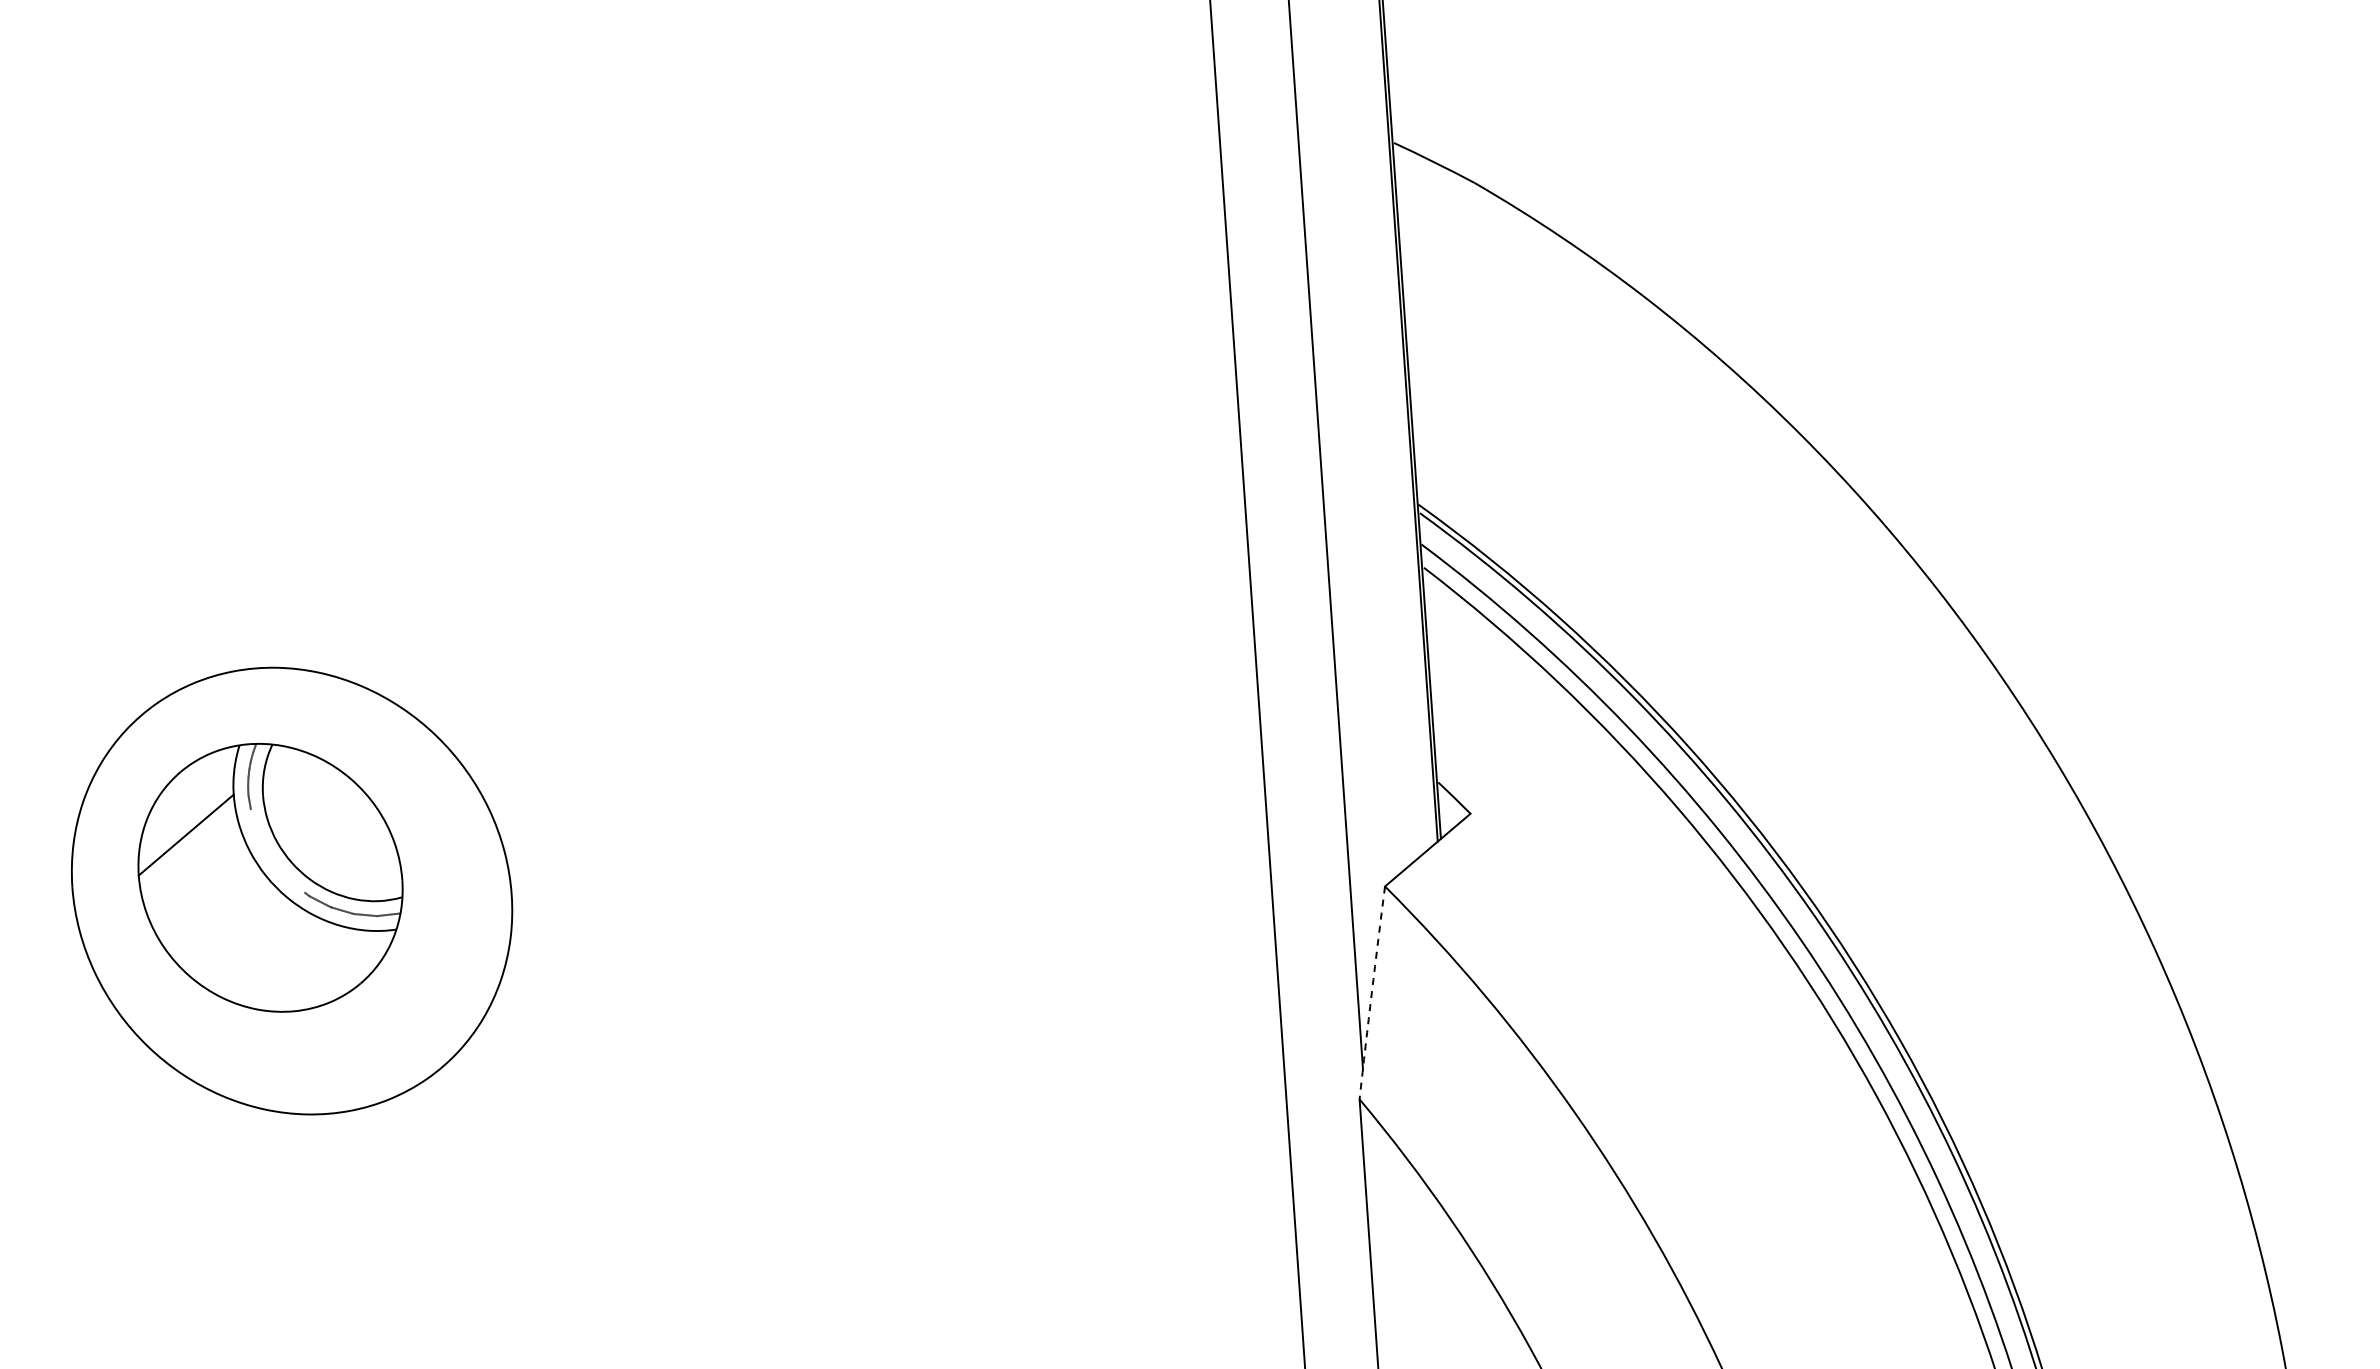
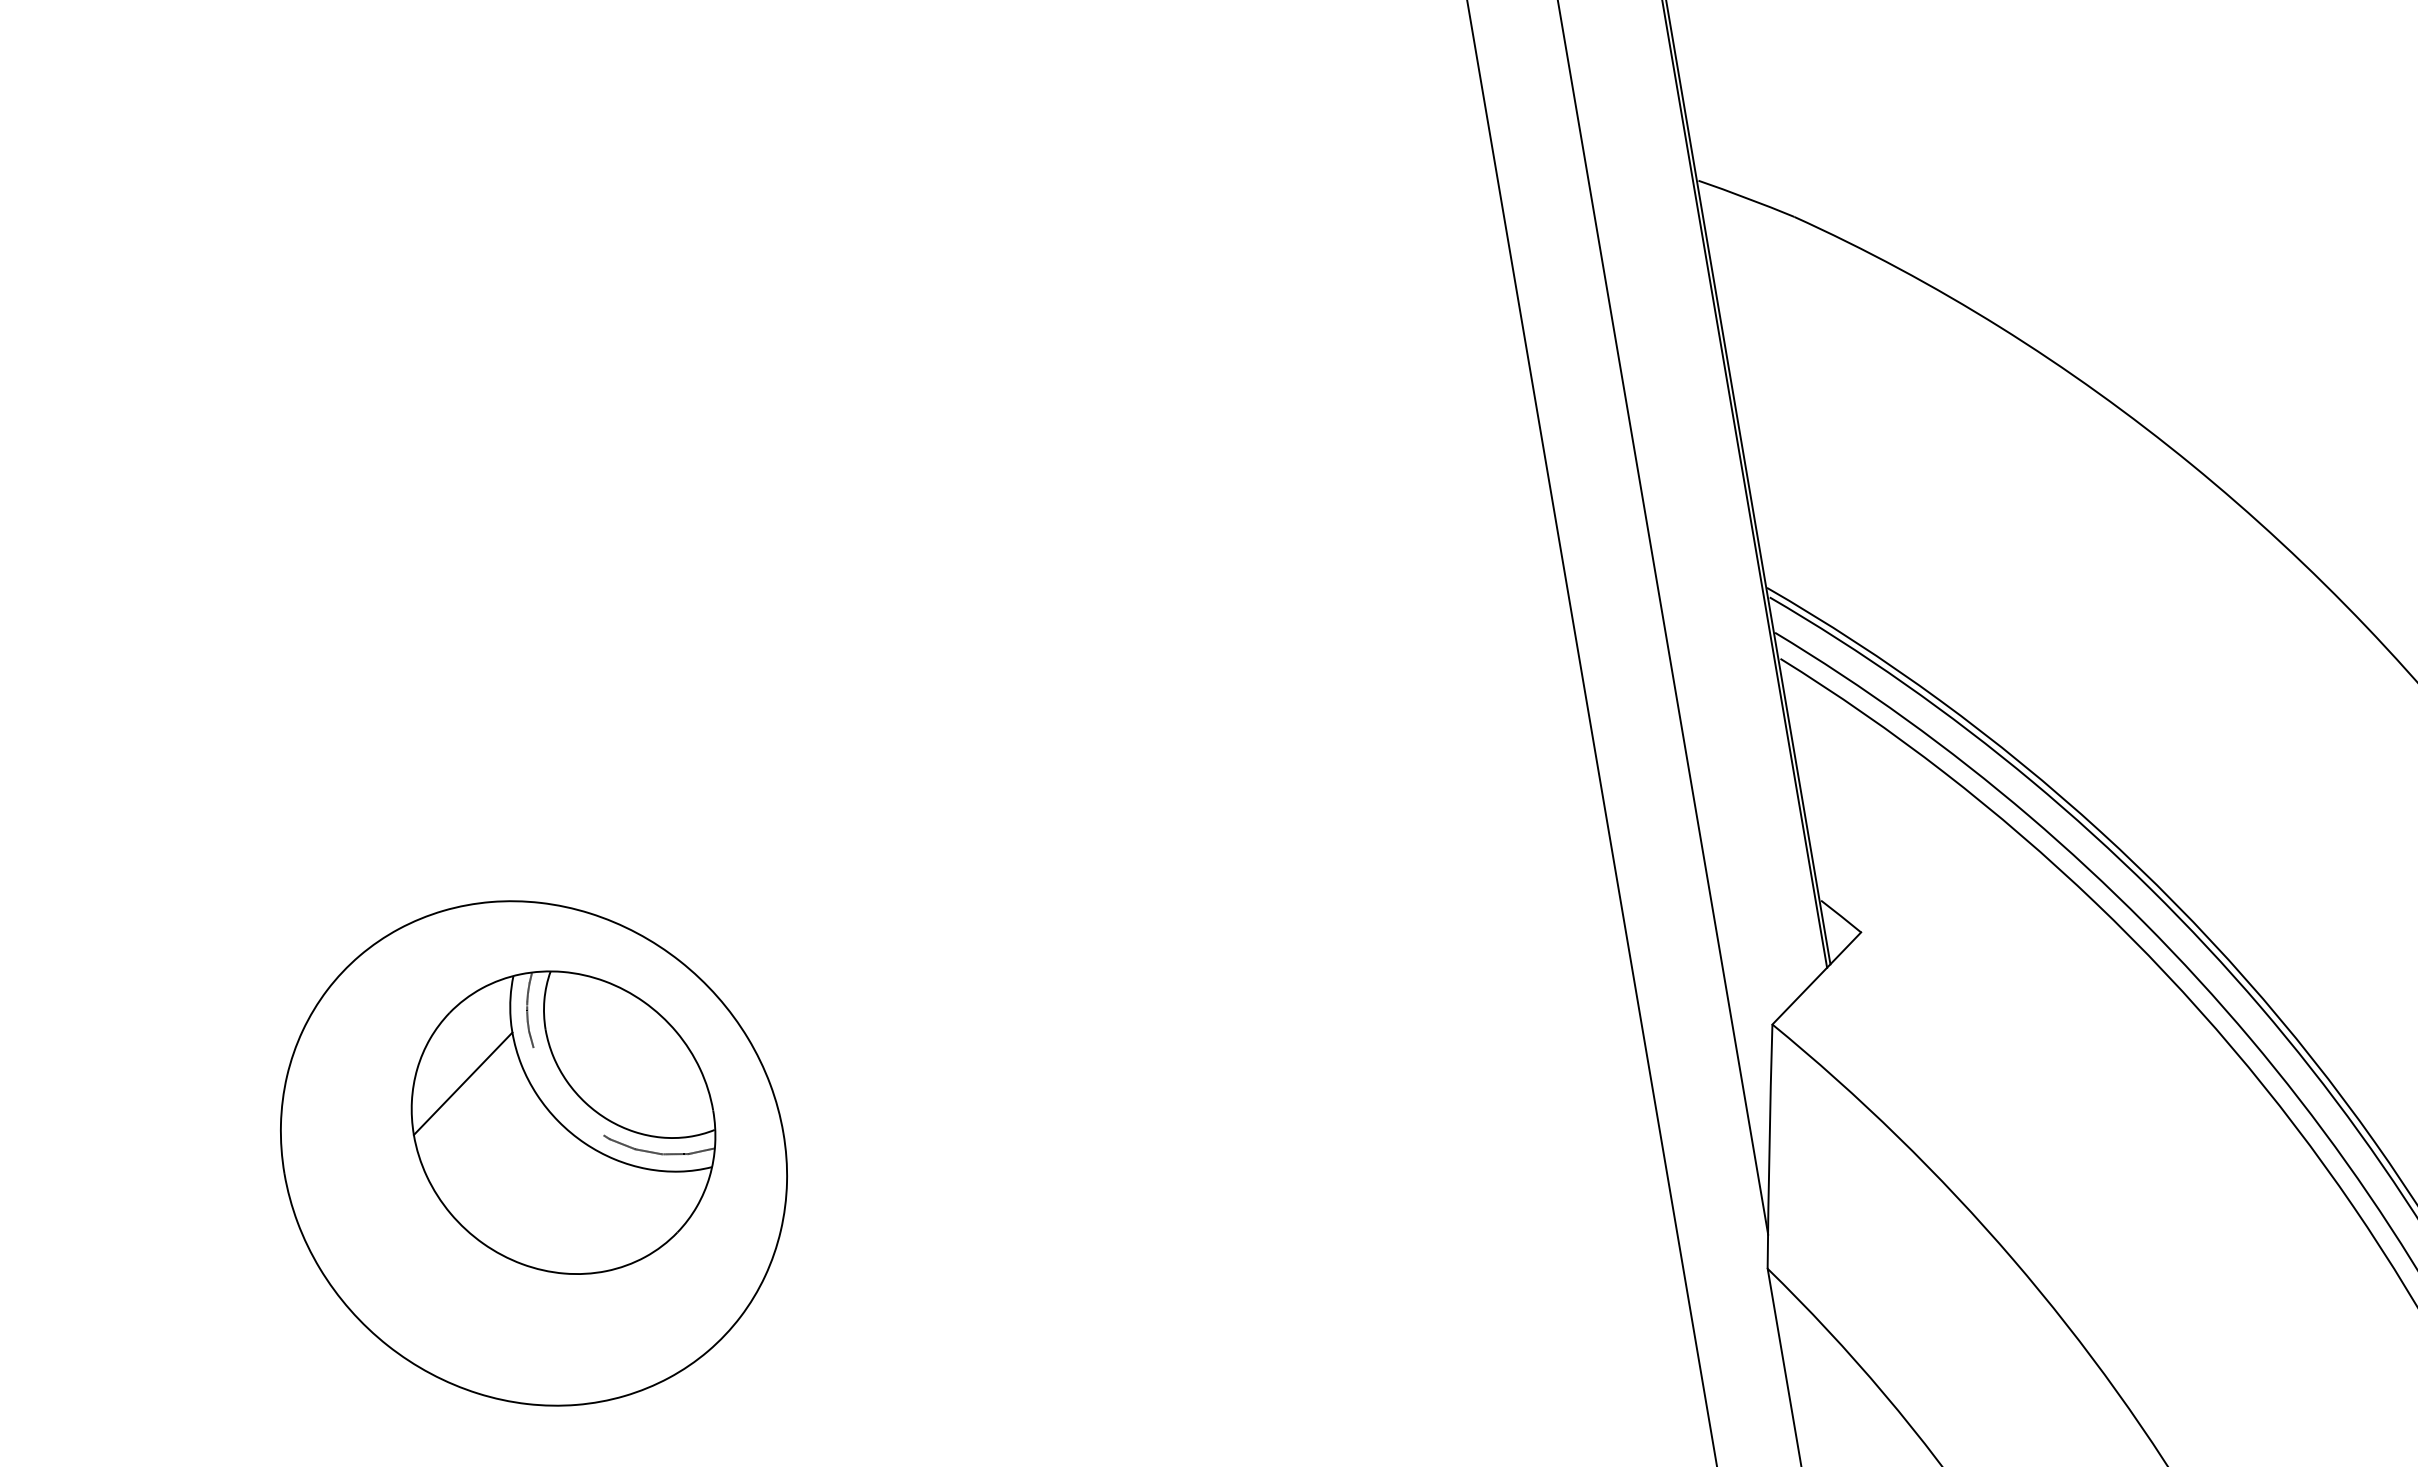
part: (270, 877) -> (563, 1122), moved
arc: (1371, 992) -> (1769, 1146), dashed -> solid

